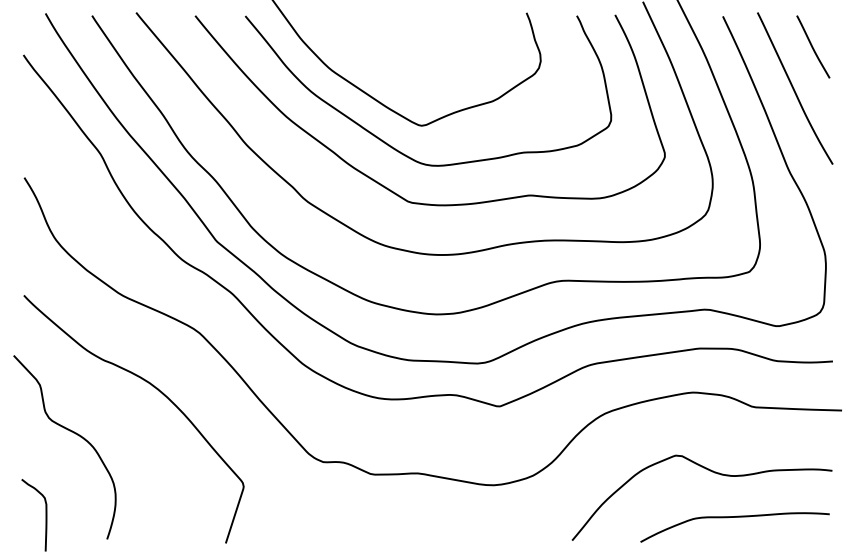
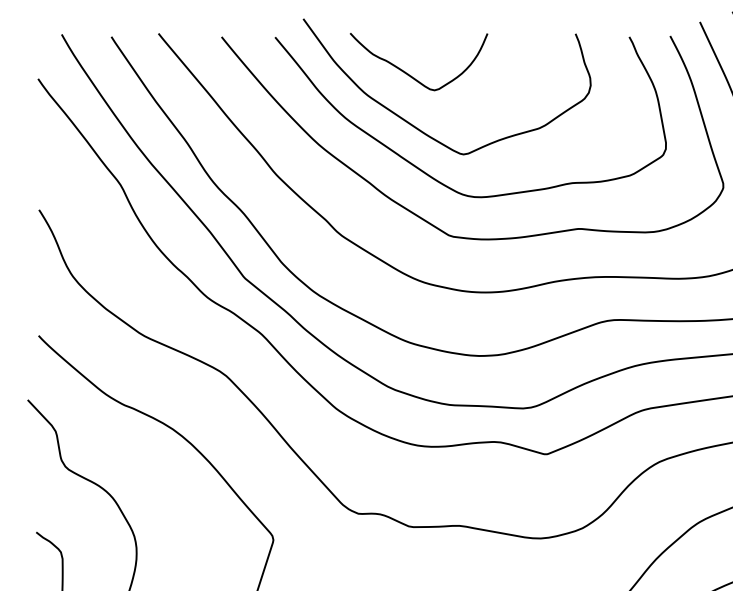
curve: (372, 51) -> (410, 75), added

